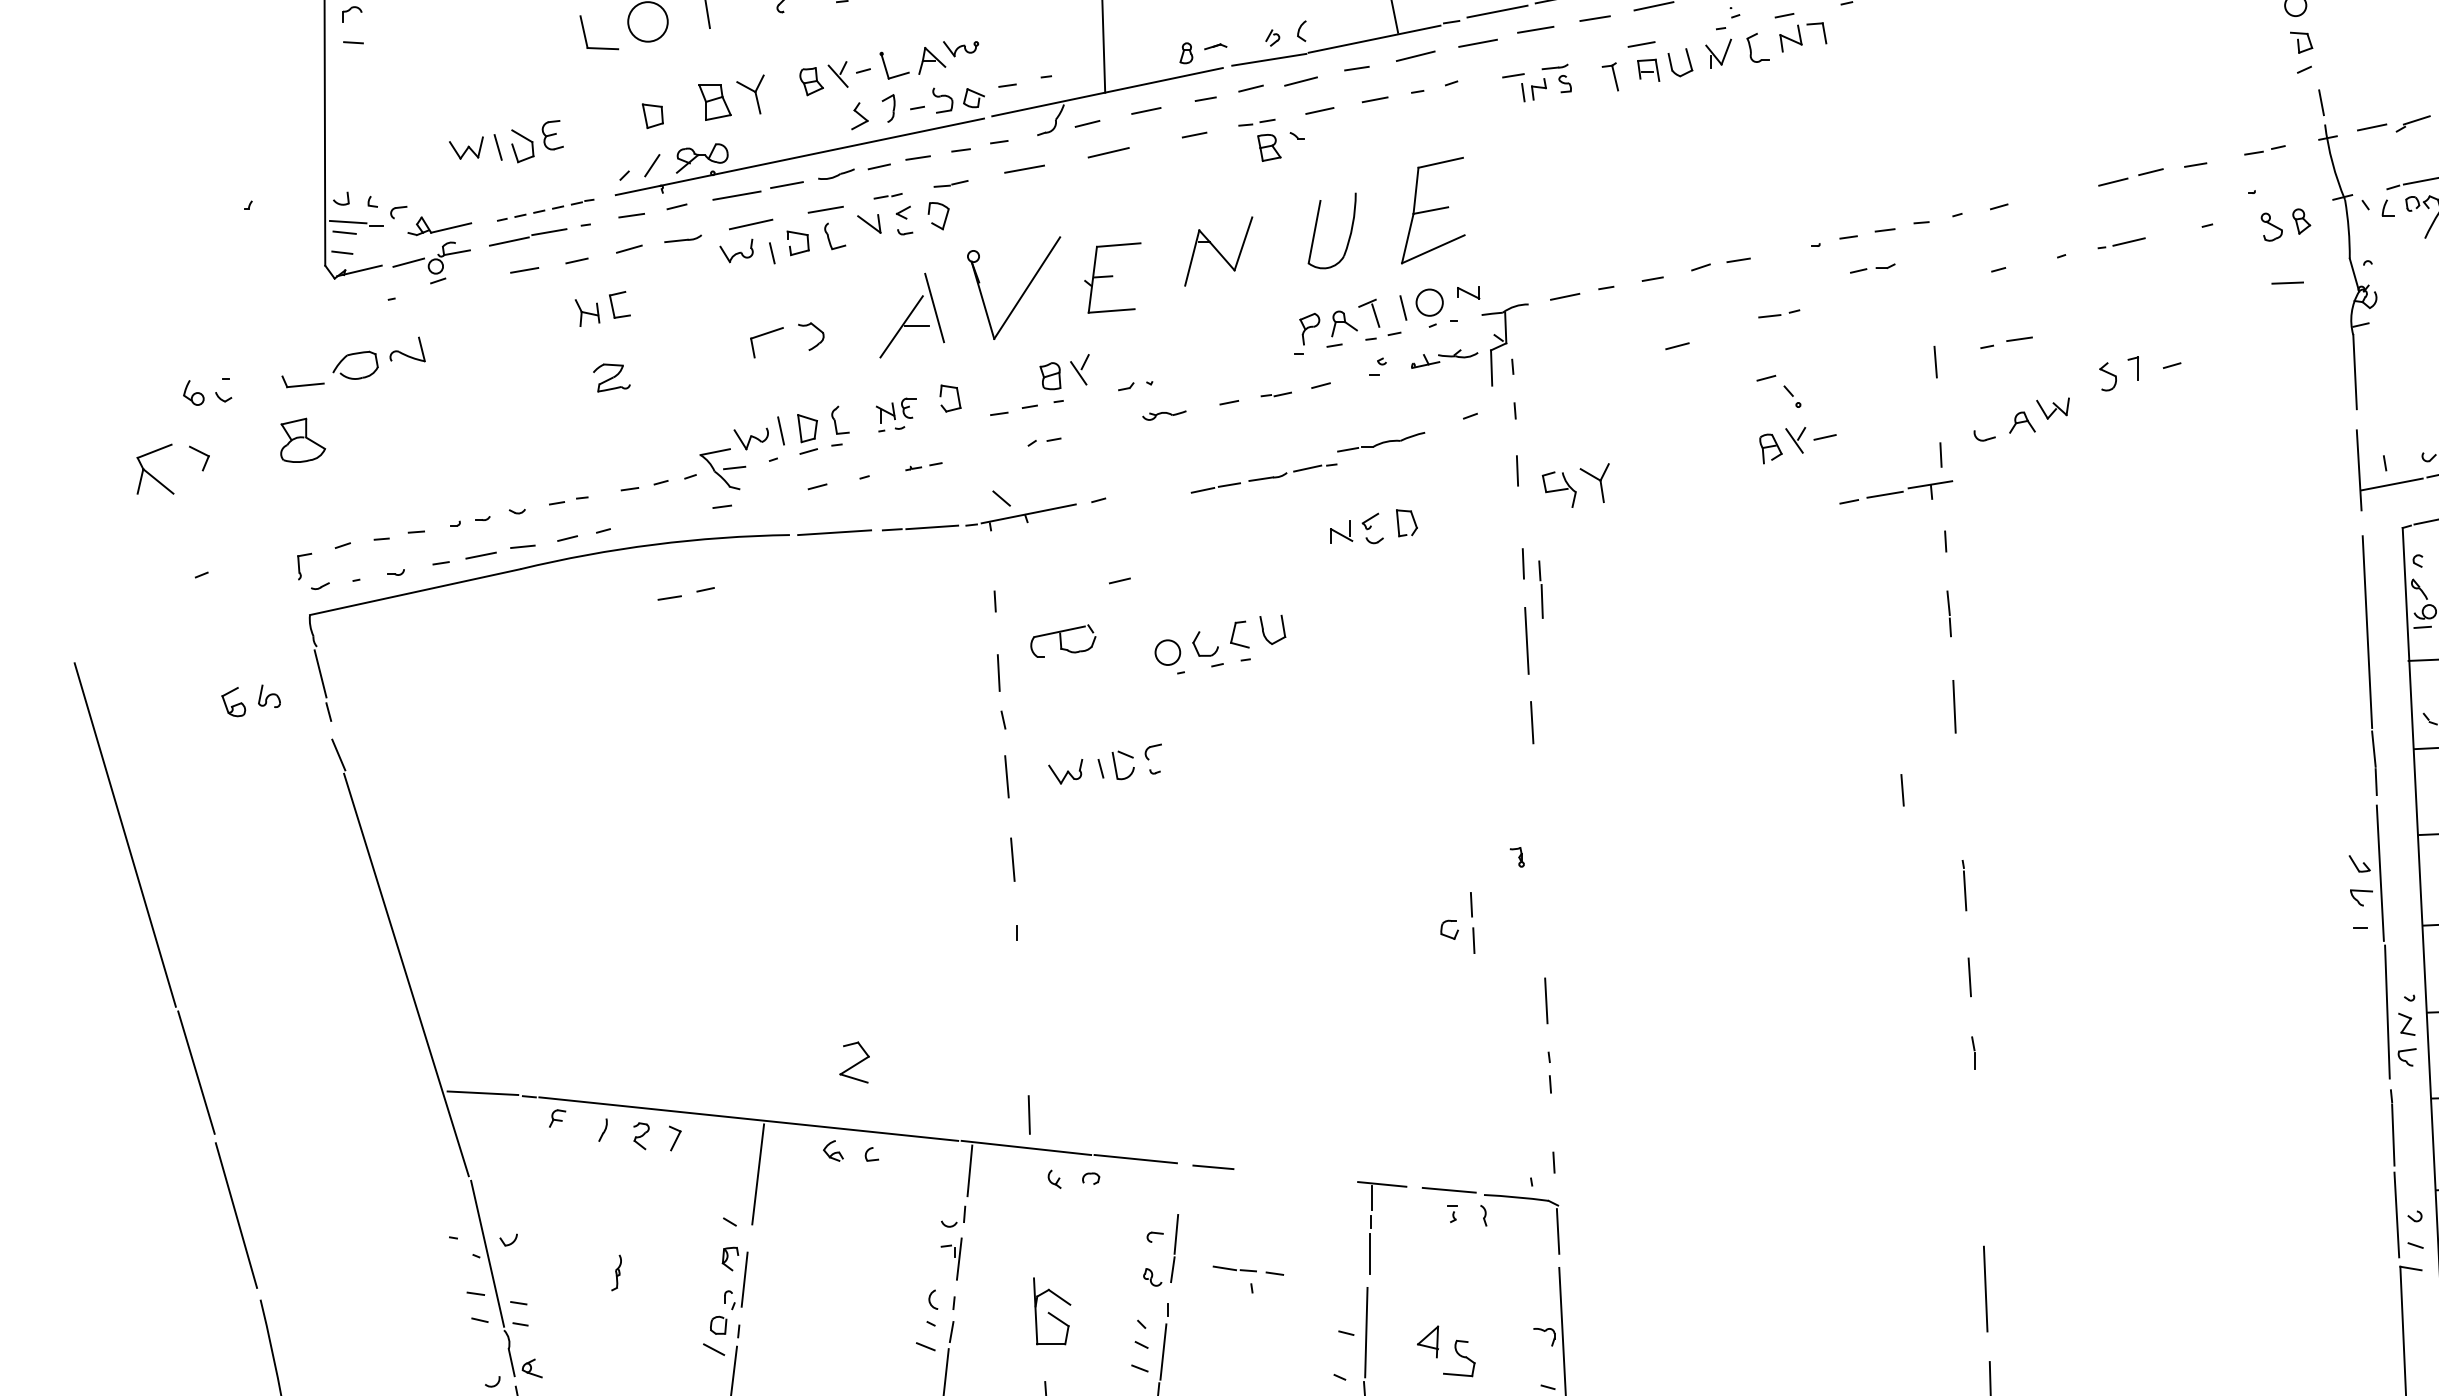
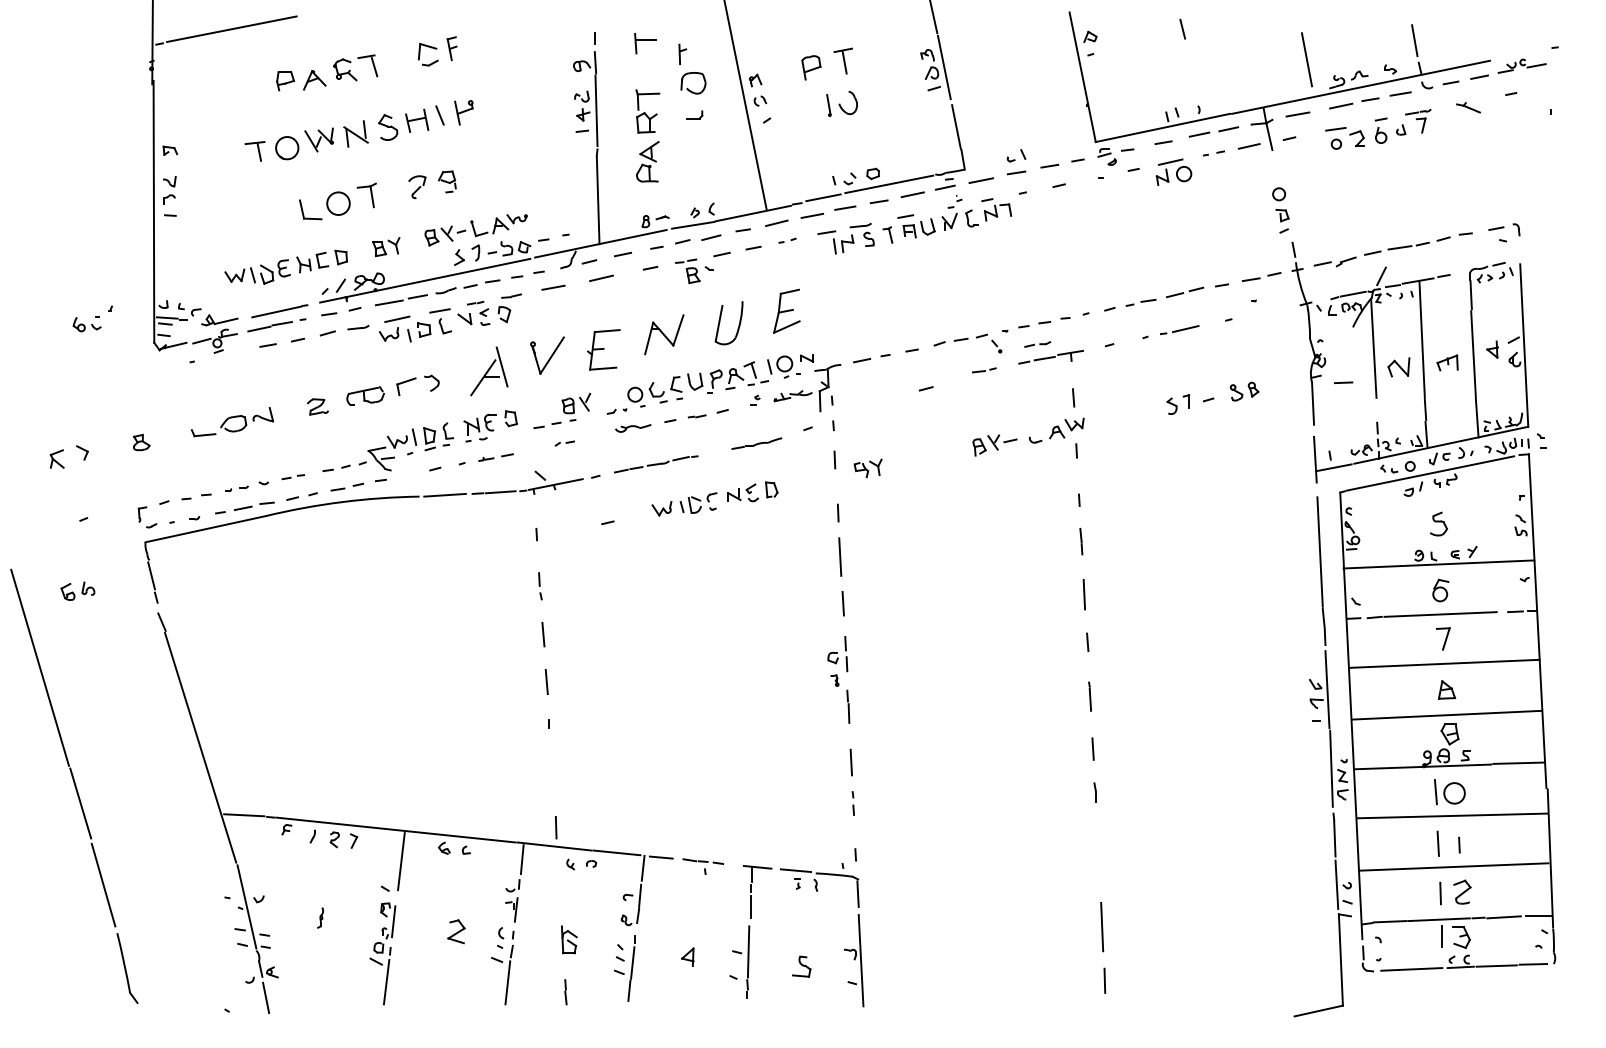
part: (1536, 82) -> (845, 238), size x1.43
part: (1434, 86) -> (787, 240), size x0.62
part: (732, 98) -> (386, 247), size x0.71
part: (2264, 149) -> (1261, 276), size x1.67
part: (1432, 209) -> (786, 310), size x0.71
line: (539, 212) -> (276, 312), dashed -> solid
part: (2285, 224) -> (1244, 391), moved
part: (2121, 242) -> (1179, 329), size x1.43
line: (2287, 282) -> (1343, 382), moved
part: (1014, 287) -> (547, 355), size x0.62
part: (602, 308) -> (312, 262), moved
part: (2005, 342) -> (1140, 302), moved
part: (353, 363) -> (232, 422), moved
part: (1779, 391) -> (989, 343), moved
part: (206, 392) -> (86, 324), moved
part: (894, 413) -> (479, 427), size x1.43
part: (1164, 415) -> (633, 428), size x1.43
part: (2021, 419) -> (1056, 430), moved
part: (302, 440) -> (141, 442), size x0.62
part: (922, 466) -> (495, 457), size x1.67
part: (153, 468) -> (56, 458), size x0.62
part: (1264, 478) -> (656, 464), moved
part: (1574, 485) -> (867, 468), size x0.71
part: (1895, 492) -> (1050, 357), moved
line: (1541, 589) -> (848, 706), moved
part: (686, 592) -> (347, 486), moved
part: (1063, 639) -> (365, 395), moved
part: (1220, 643) -> (665, 389), moved
part: (1001, 692) -> (540, 586), size x0.62
part: (250, 699) -> (77, 590), moved
part: (1105, 764) -> (684, 504), moved
line: (1902, 788) -> (1087, 641), moved
part: (1457, 923) -> (837, 654), moved
part: (854, 1062) -> (456, 931), moved
line: (1180, 1184) -> (642, 867), added
part: (1247, 1279) -> (702, 866), moved
part: (1052, 1310) -> (569, 939), size x0.71
part: (1427, 1340) -> (687, 956), moved

